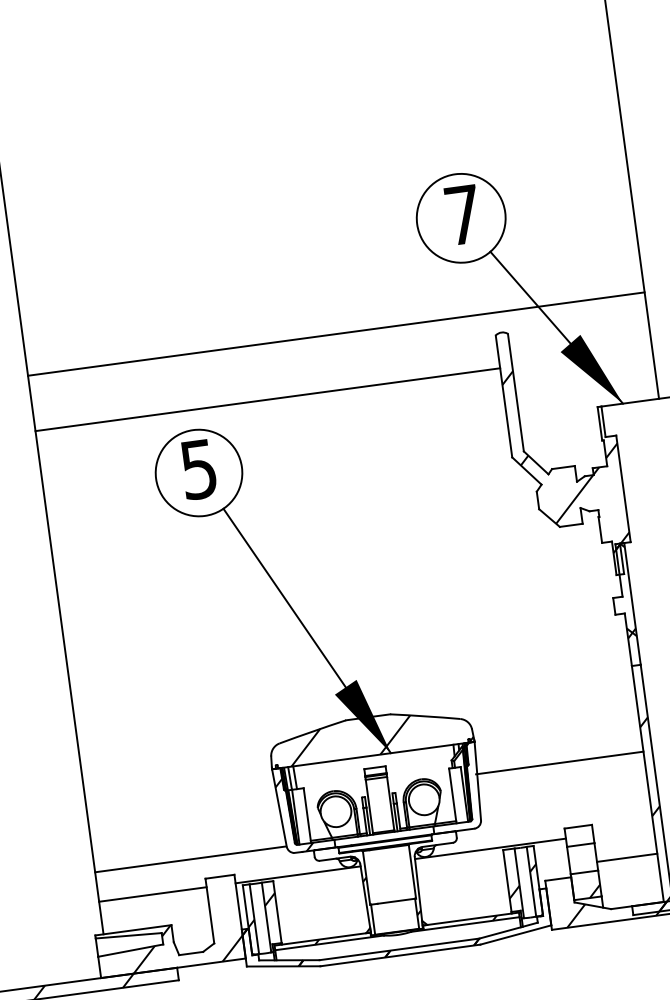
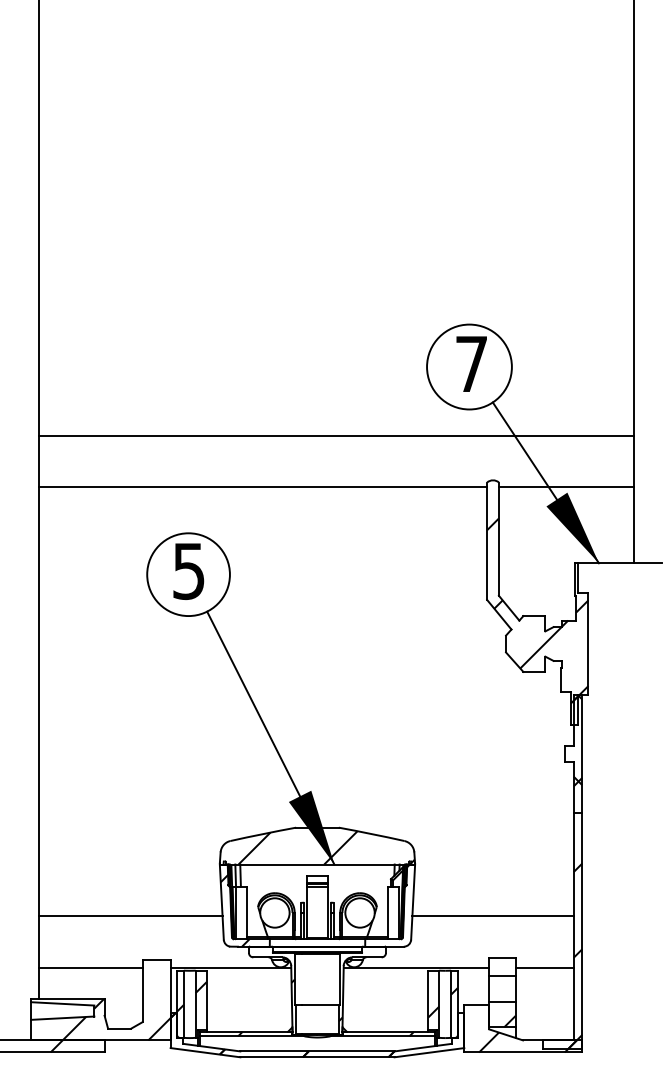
line: (577, 329) -> (565, 487), added
line: (336, 333) -> (336, 435), moved
line: (268, 400) -> (263, 487), moved
line: (559, 763) -> (492, 916), moved
line: (626, 857) -> (544, 967), moved
line: (189, 859) -> (130, 916), moved

